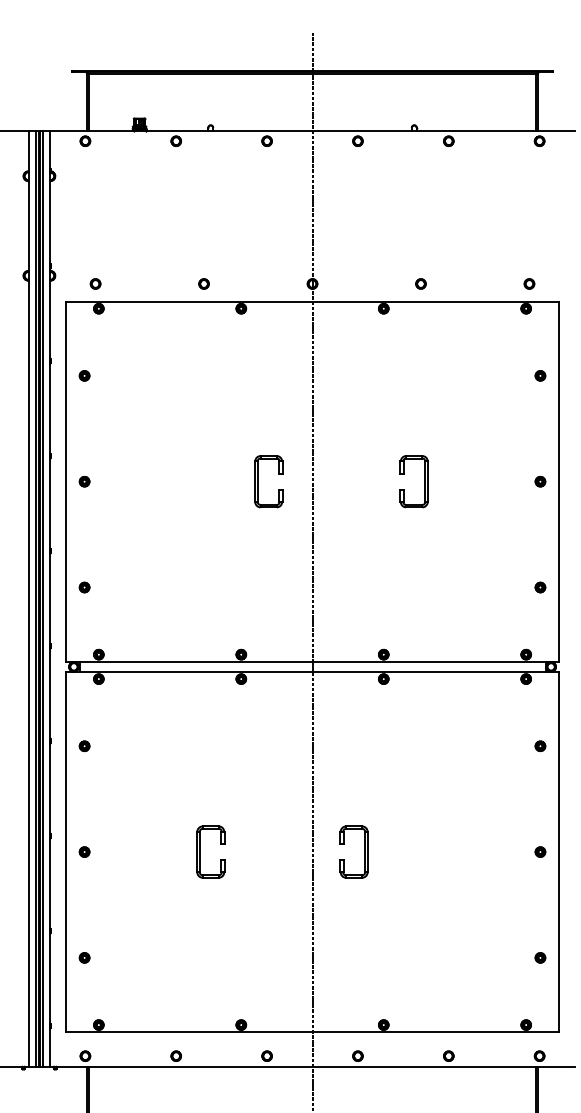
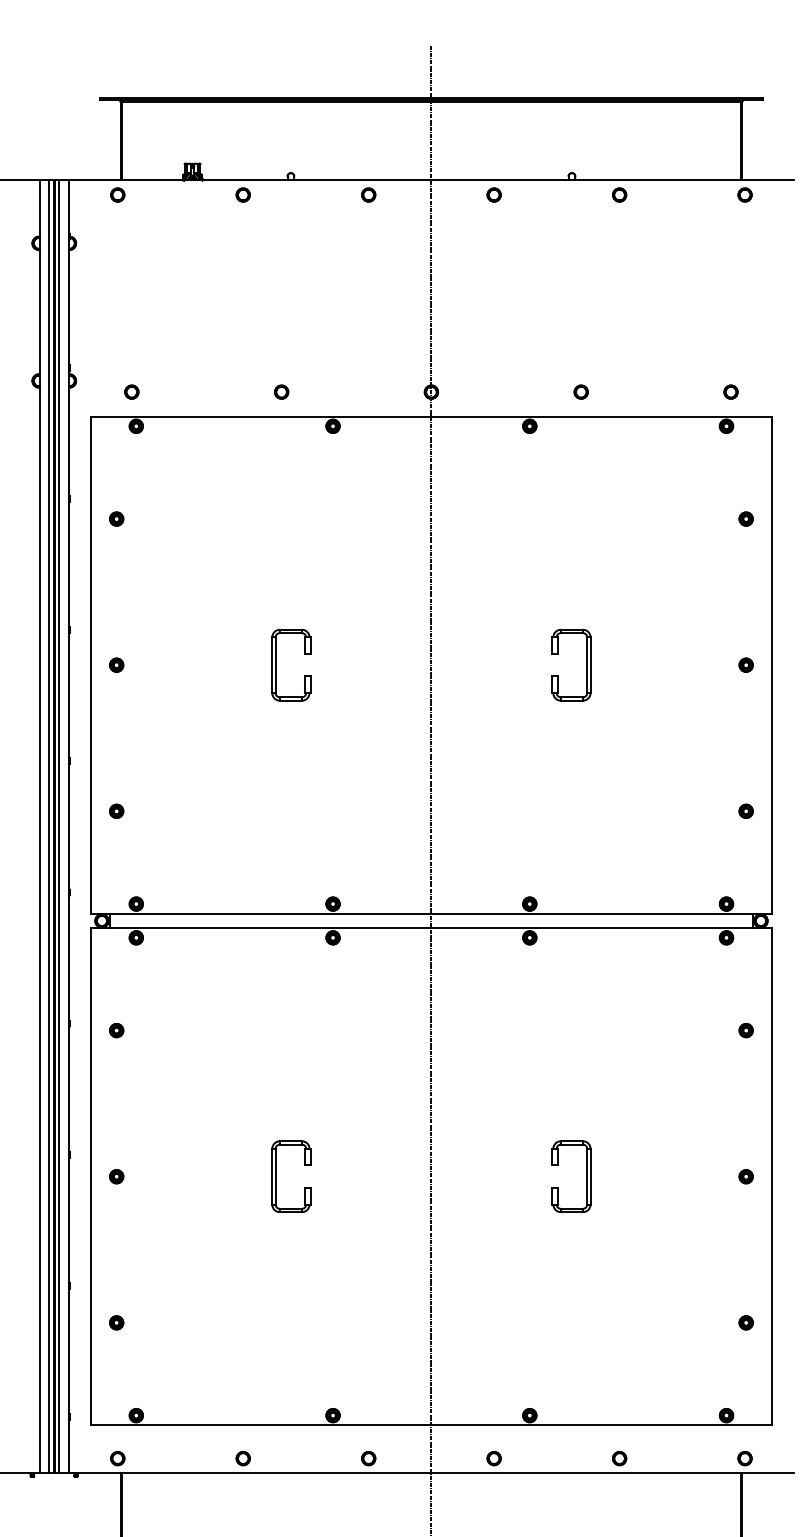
part: (258, 481) -> (276, 665), moved
part: (364, 851) -> (586, 1176), moved

